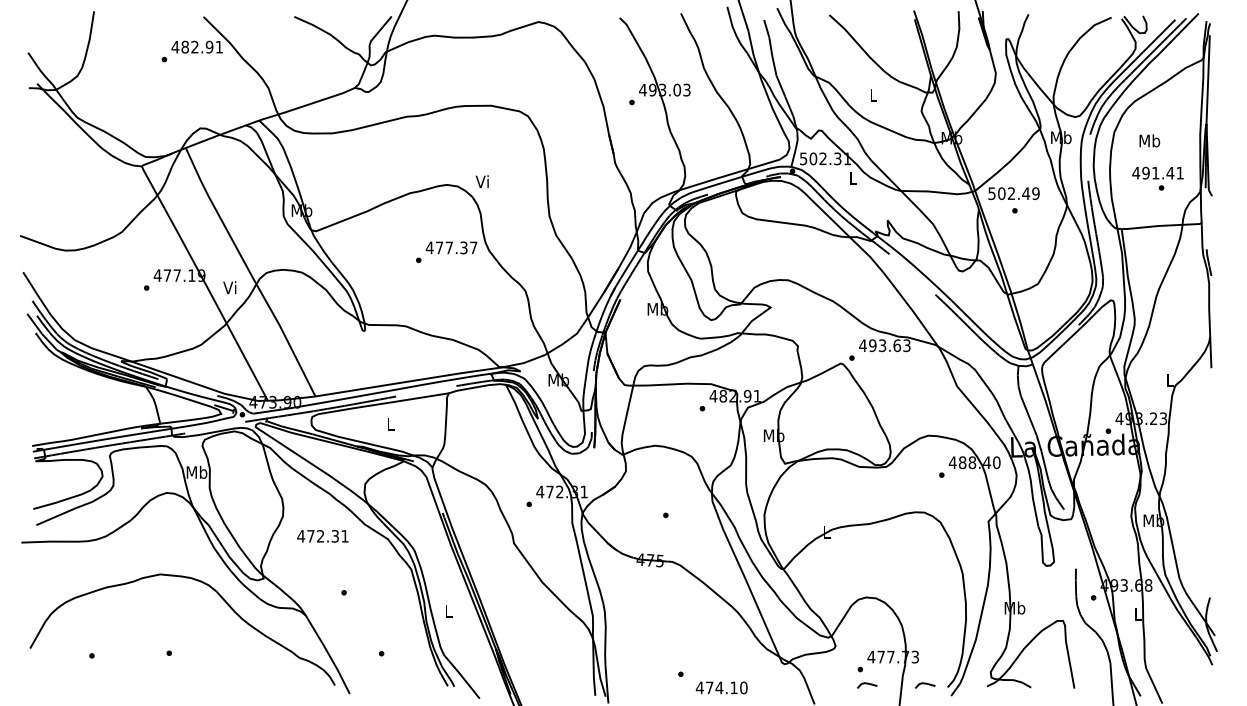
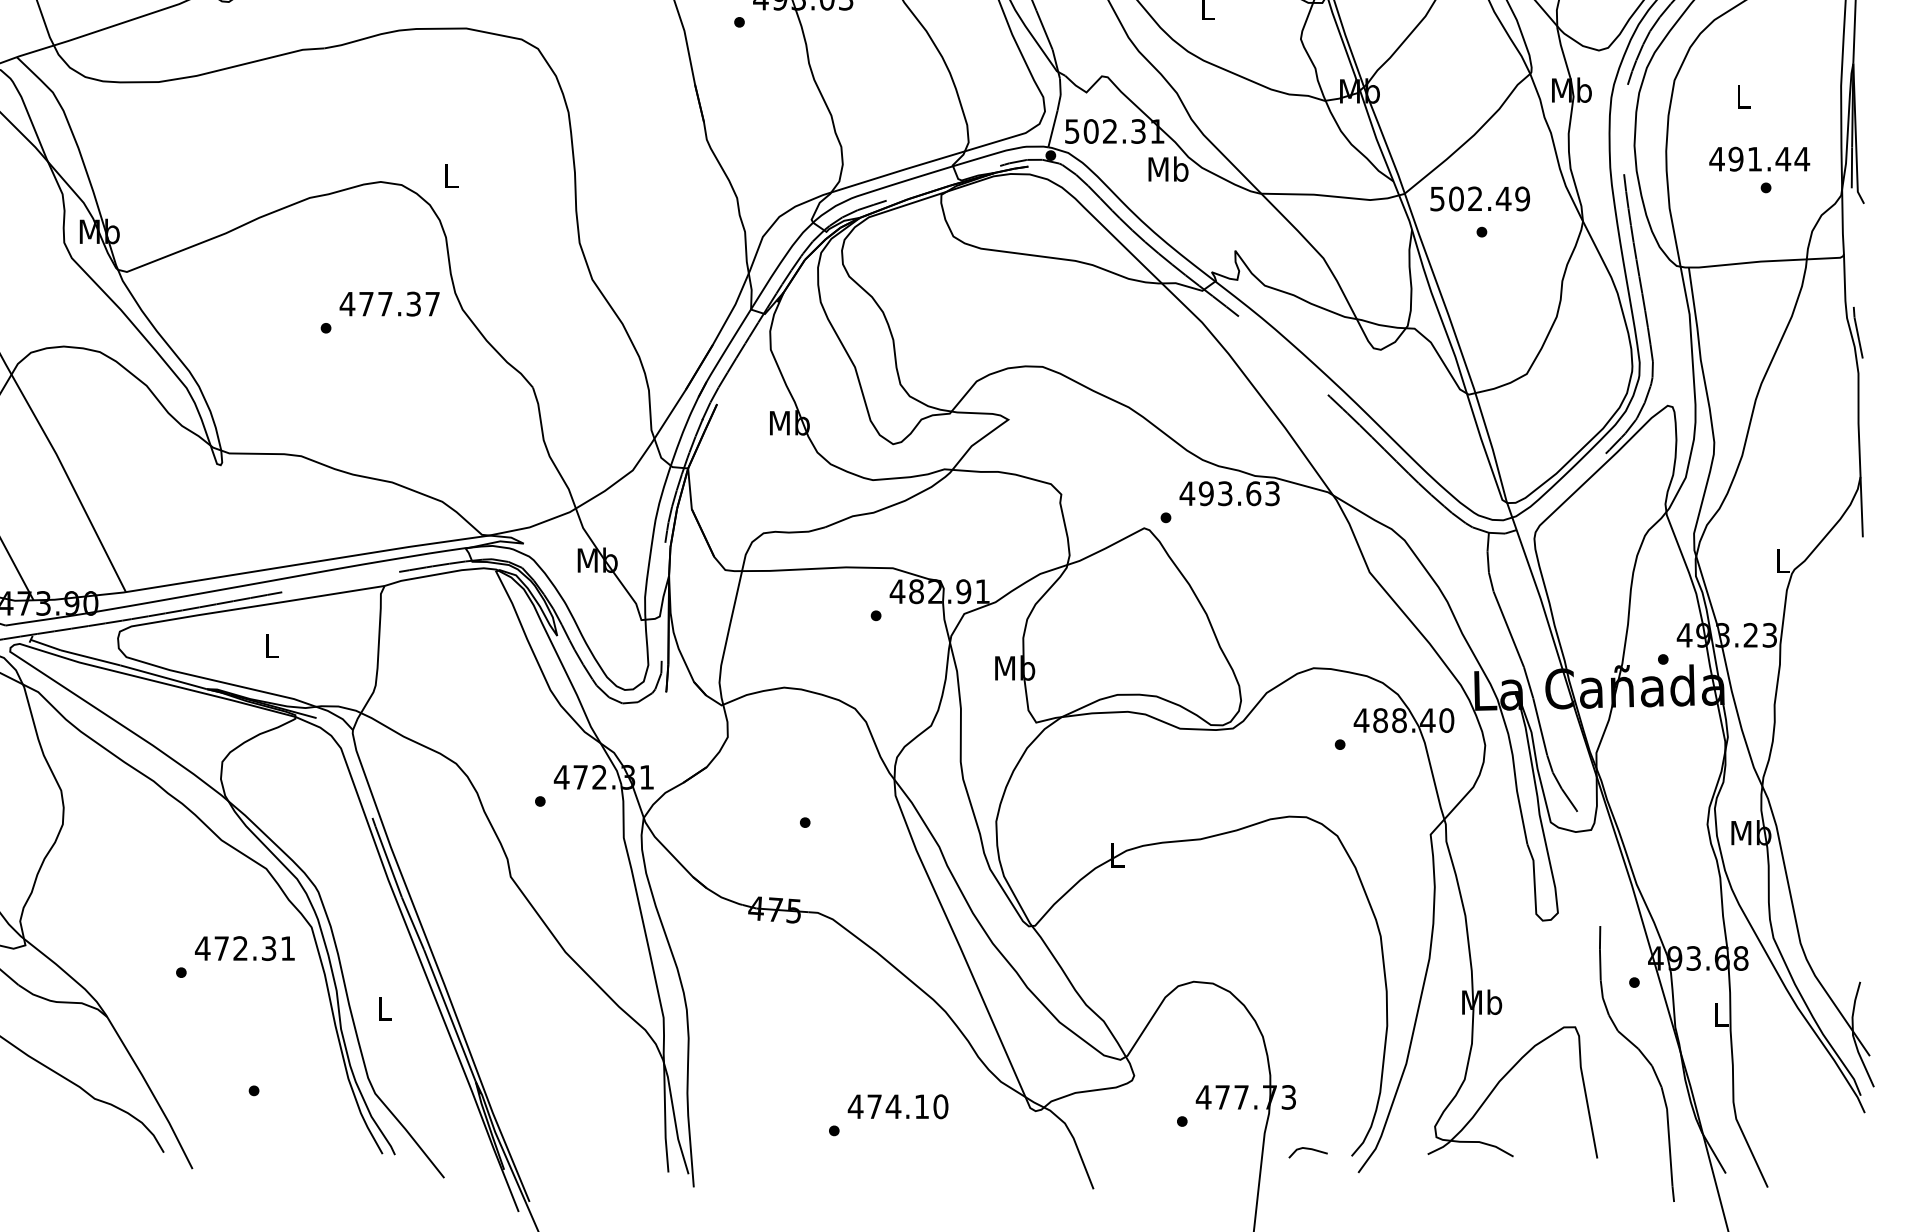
text: (1149, 140) -> (1742, 95), Mb -> L
text: (1180, 173) -> (1802, 159), 491.41 -> 491.44
text: (853, 177) -> (1168, 167), L -> Mb
text: (481, 181) -> (447, 175), Vi -> L
text: (322, 536) -> (244, 948), moved
line: (867, 684) -> (1196, 1150), removed
text: (721, 687) -> (897, 1105), moved

